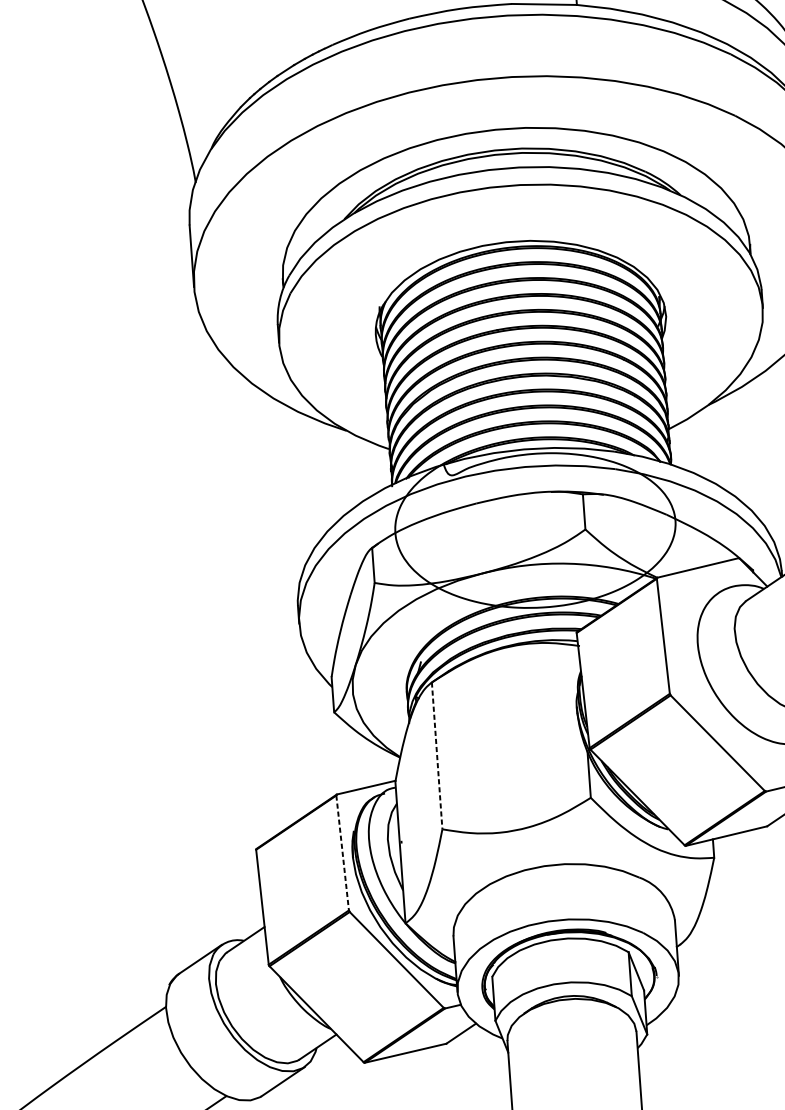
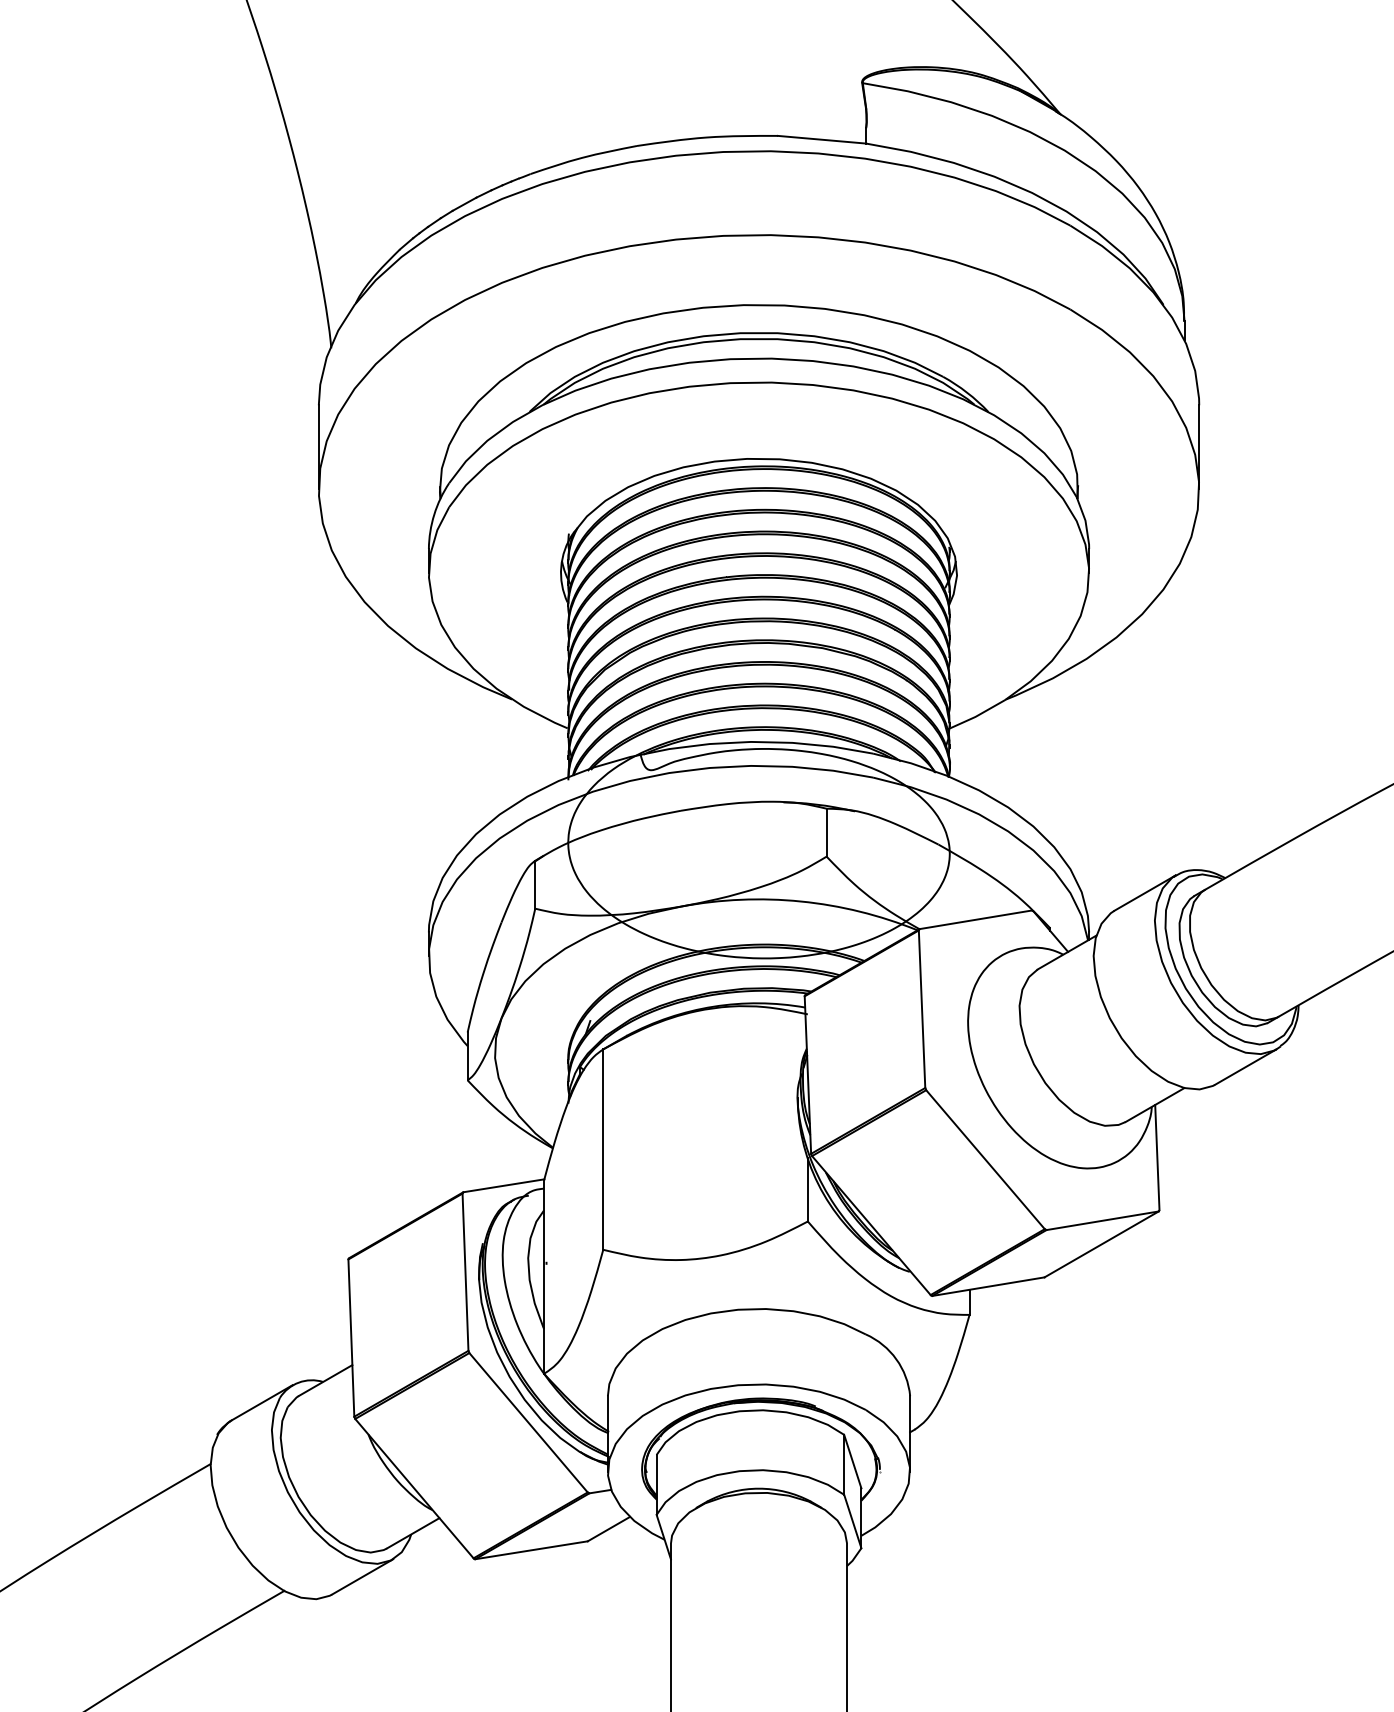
line: (437, 756) -> (603, 1150), dashed -> solid
line: (342, 853) -> (465, 1272), dashed -> solid

